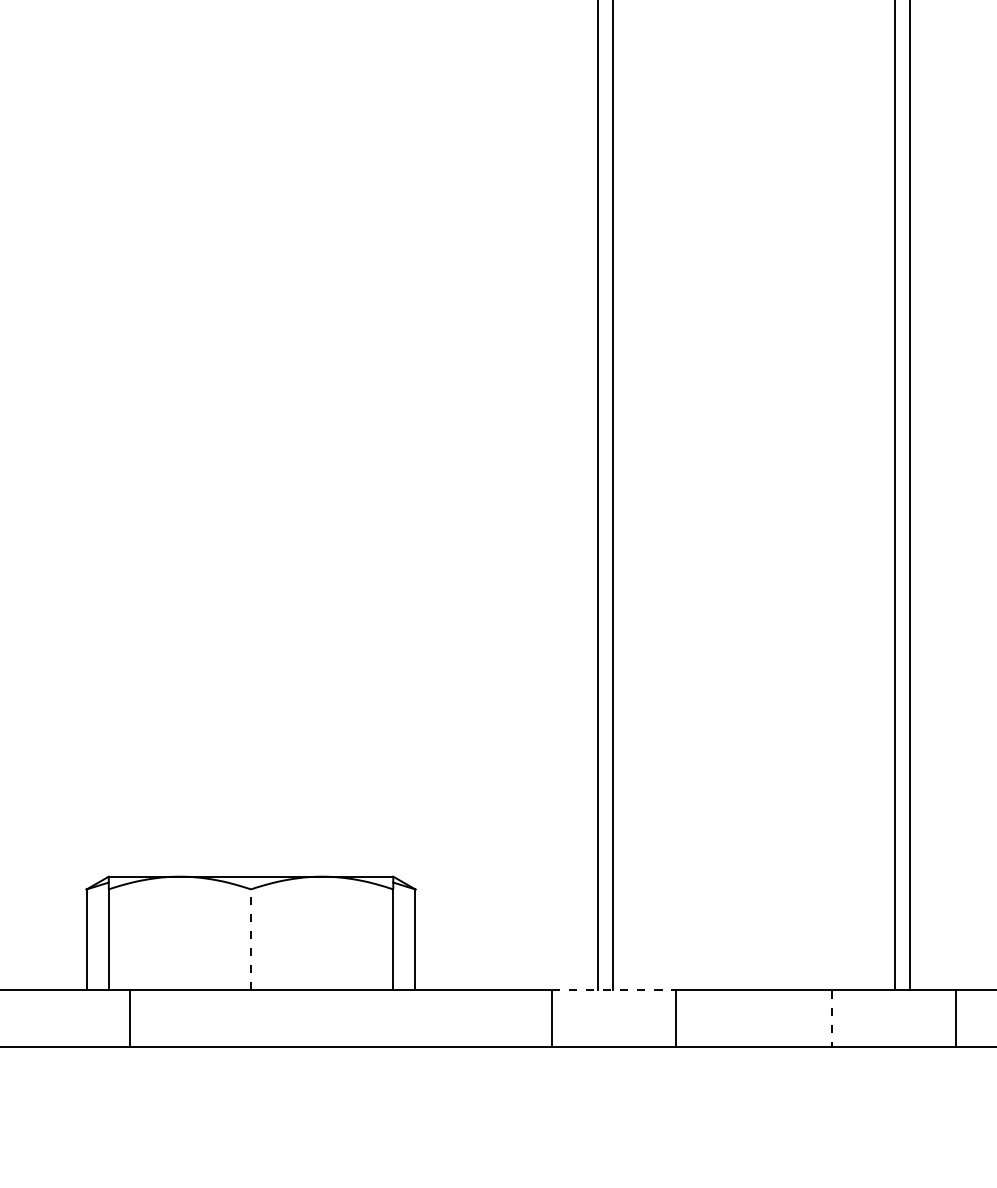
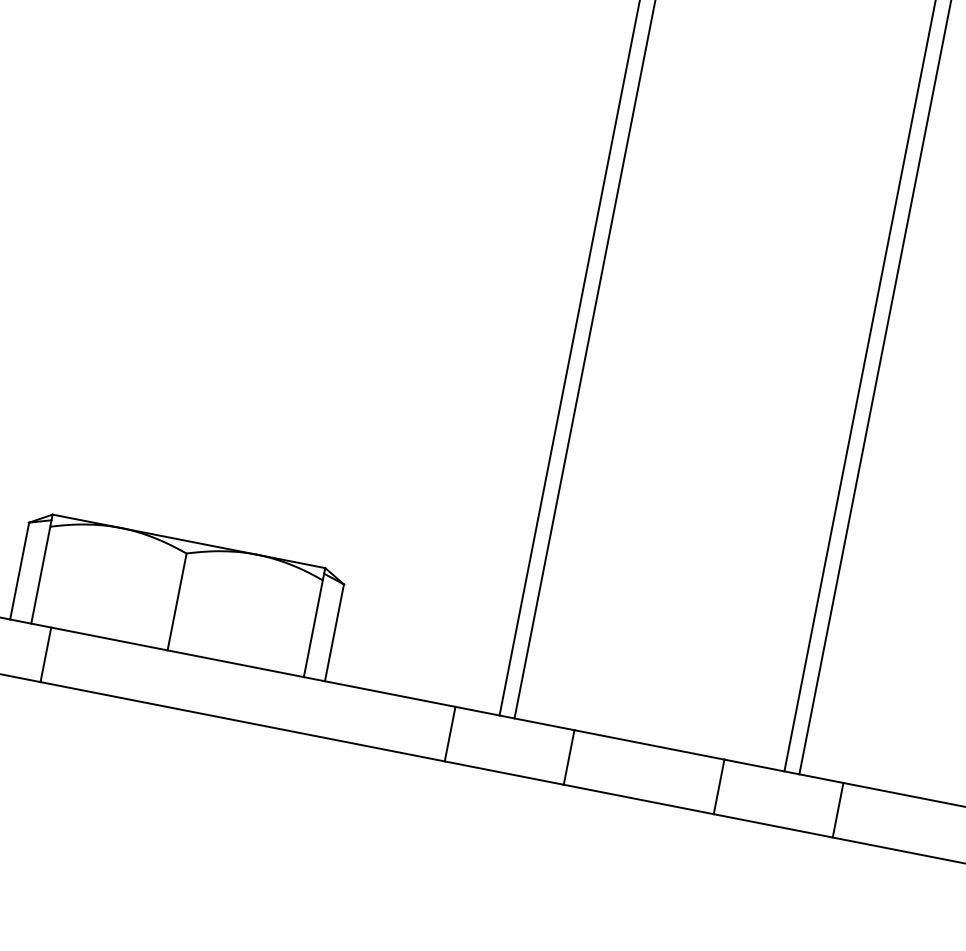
line: (251, 939) -> (177, 601), dashed -> solid
line: (614, 990) -> (515, 718), dashed -> solid
line: (832, 1019) -> (719, 787), dashed -> solid

